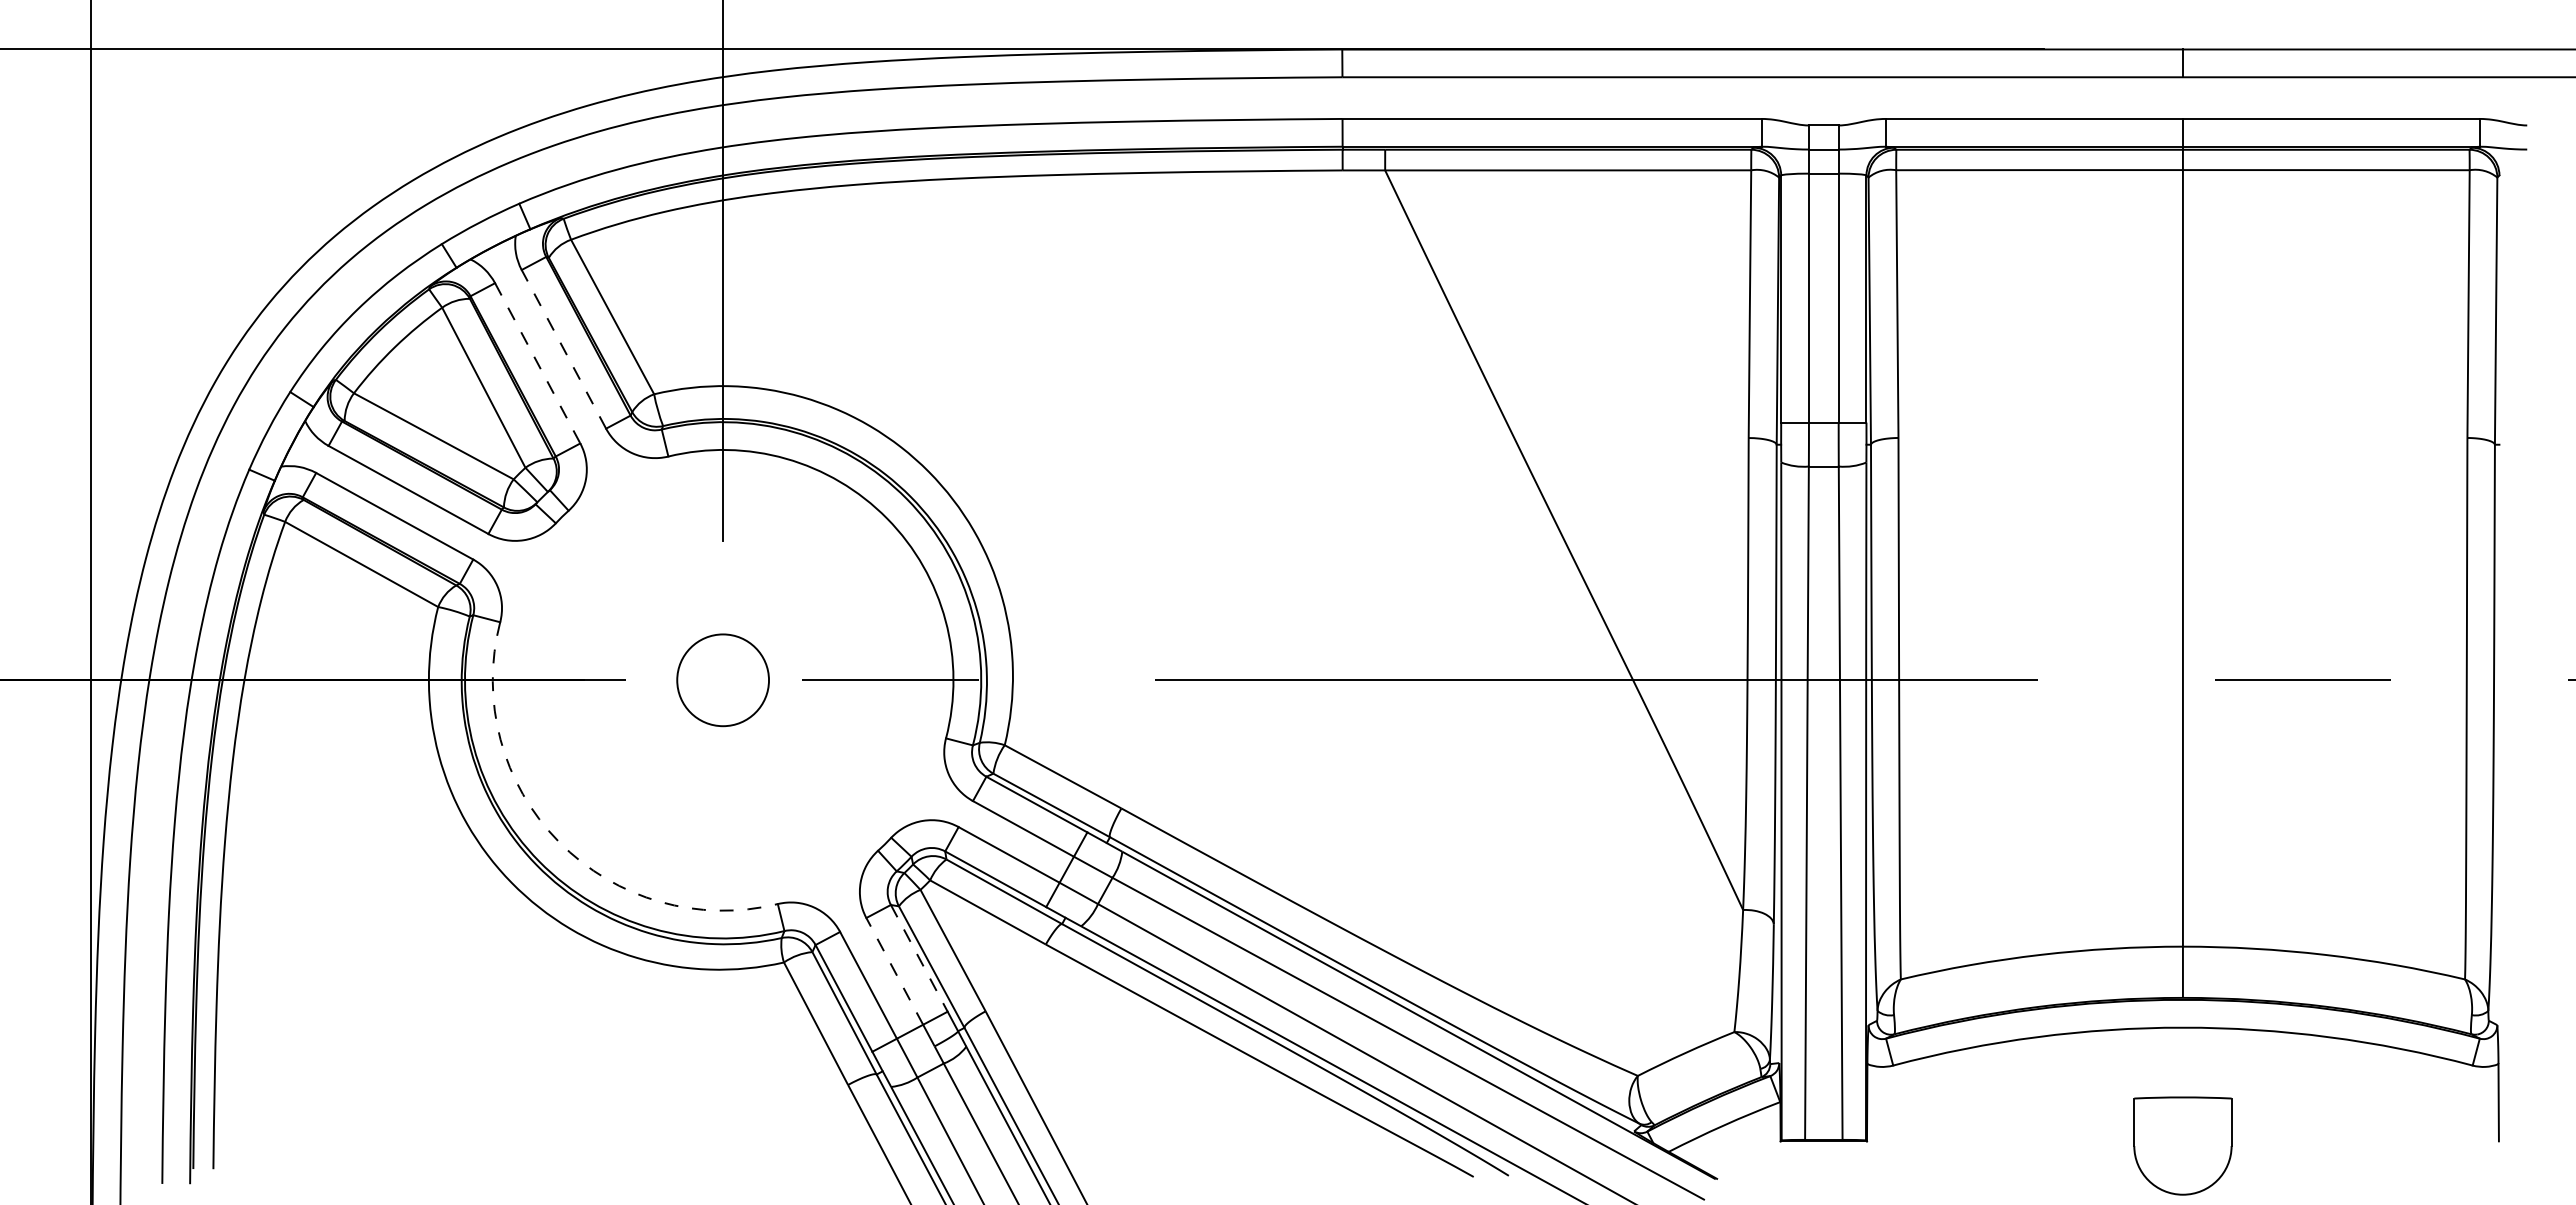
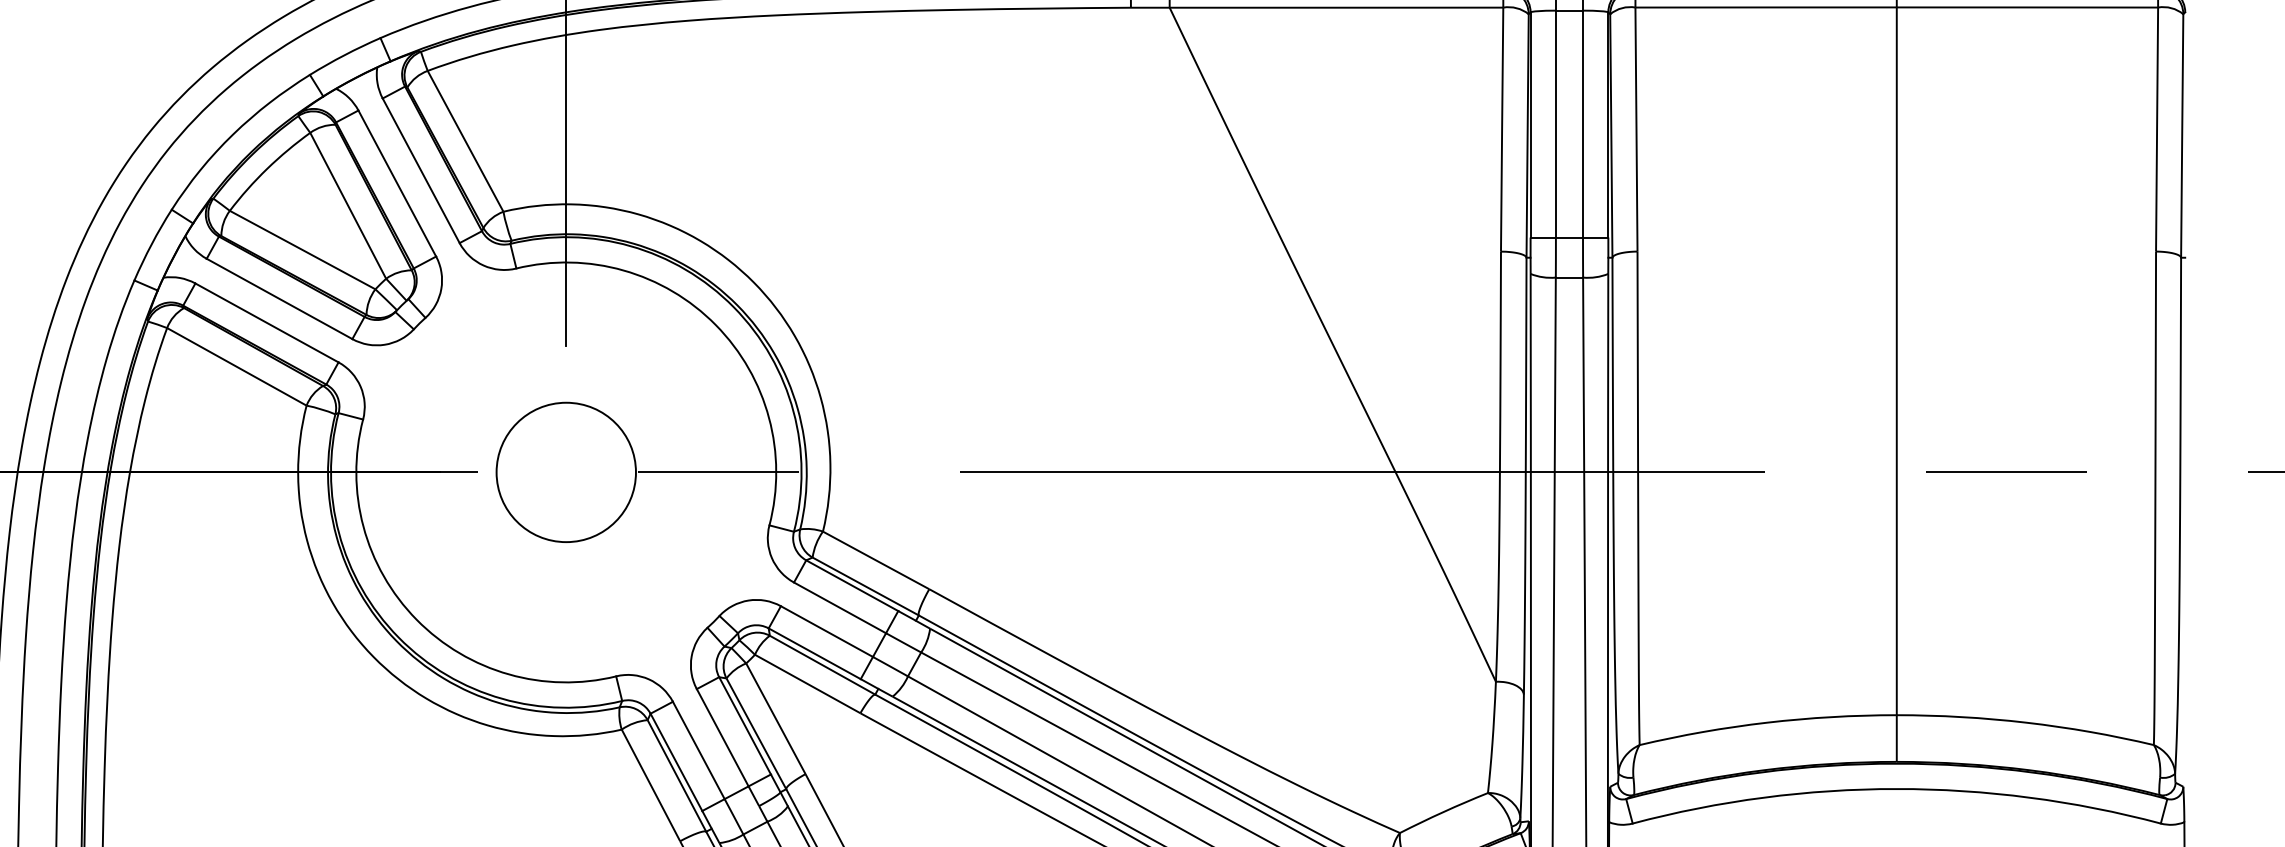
line: (563, 349) -> (420, 170), dashed -> solid
line: (537, 363) -> (397, 183), dashed -> solid
circle: (722, 679) -> (565, 471), size x1.67
arc: (559, 841) -> (417, 619), dashed -> solid
line: (919, 958) -> (745, 725), dashed -> solid
line: (894, 970) -> (722, 736), dashed -> solid

